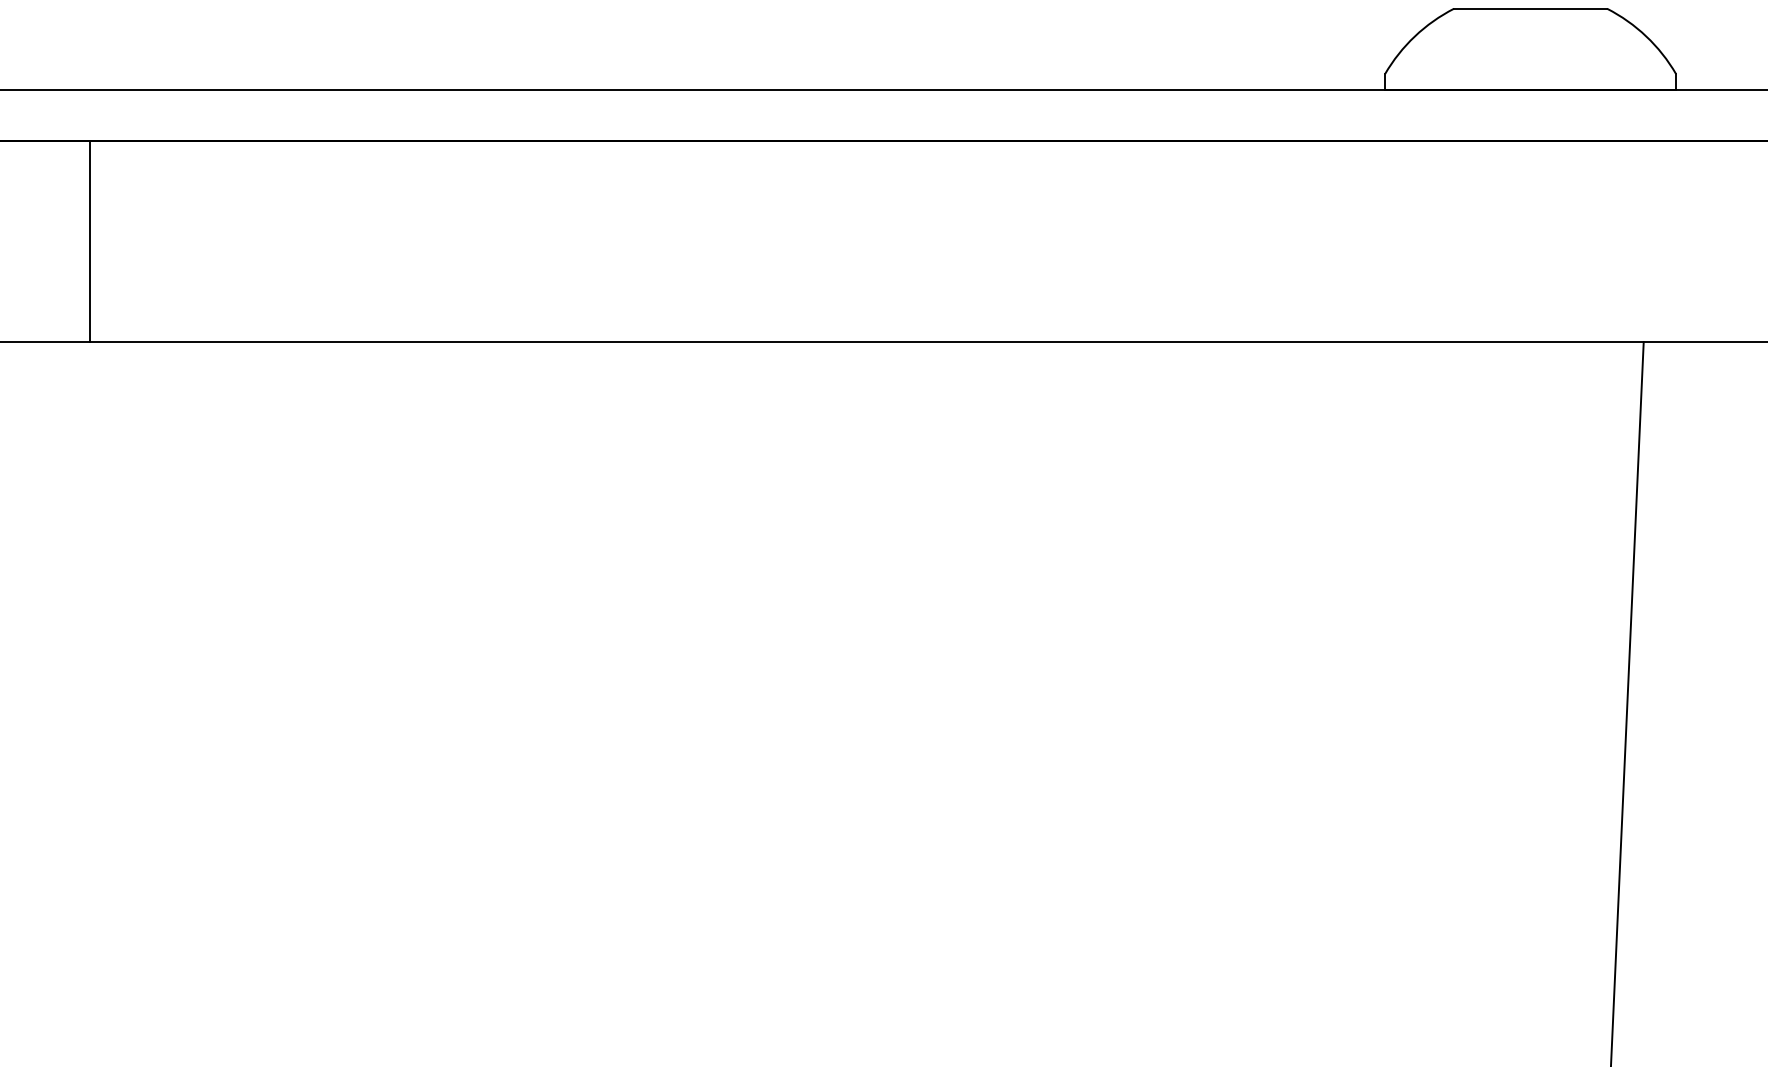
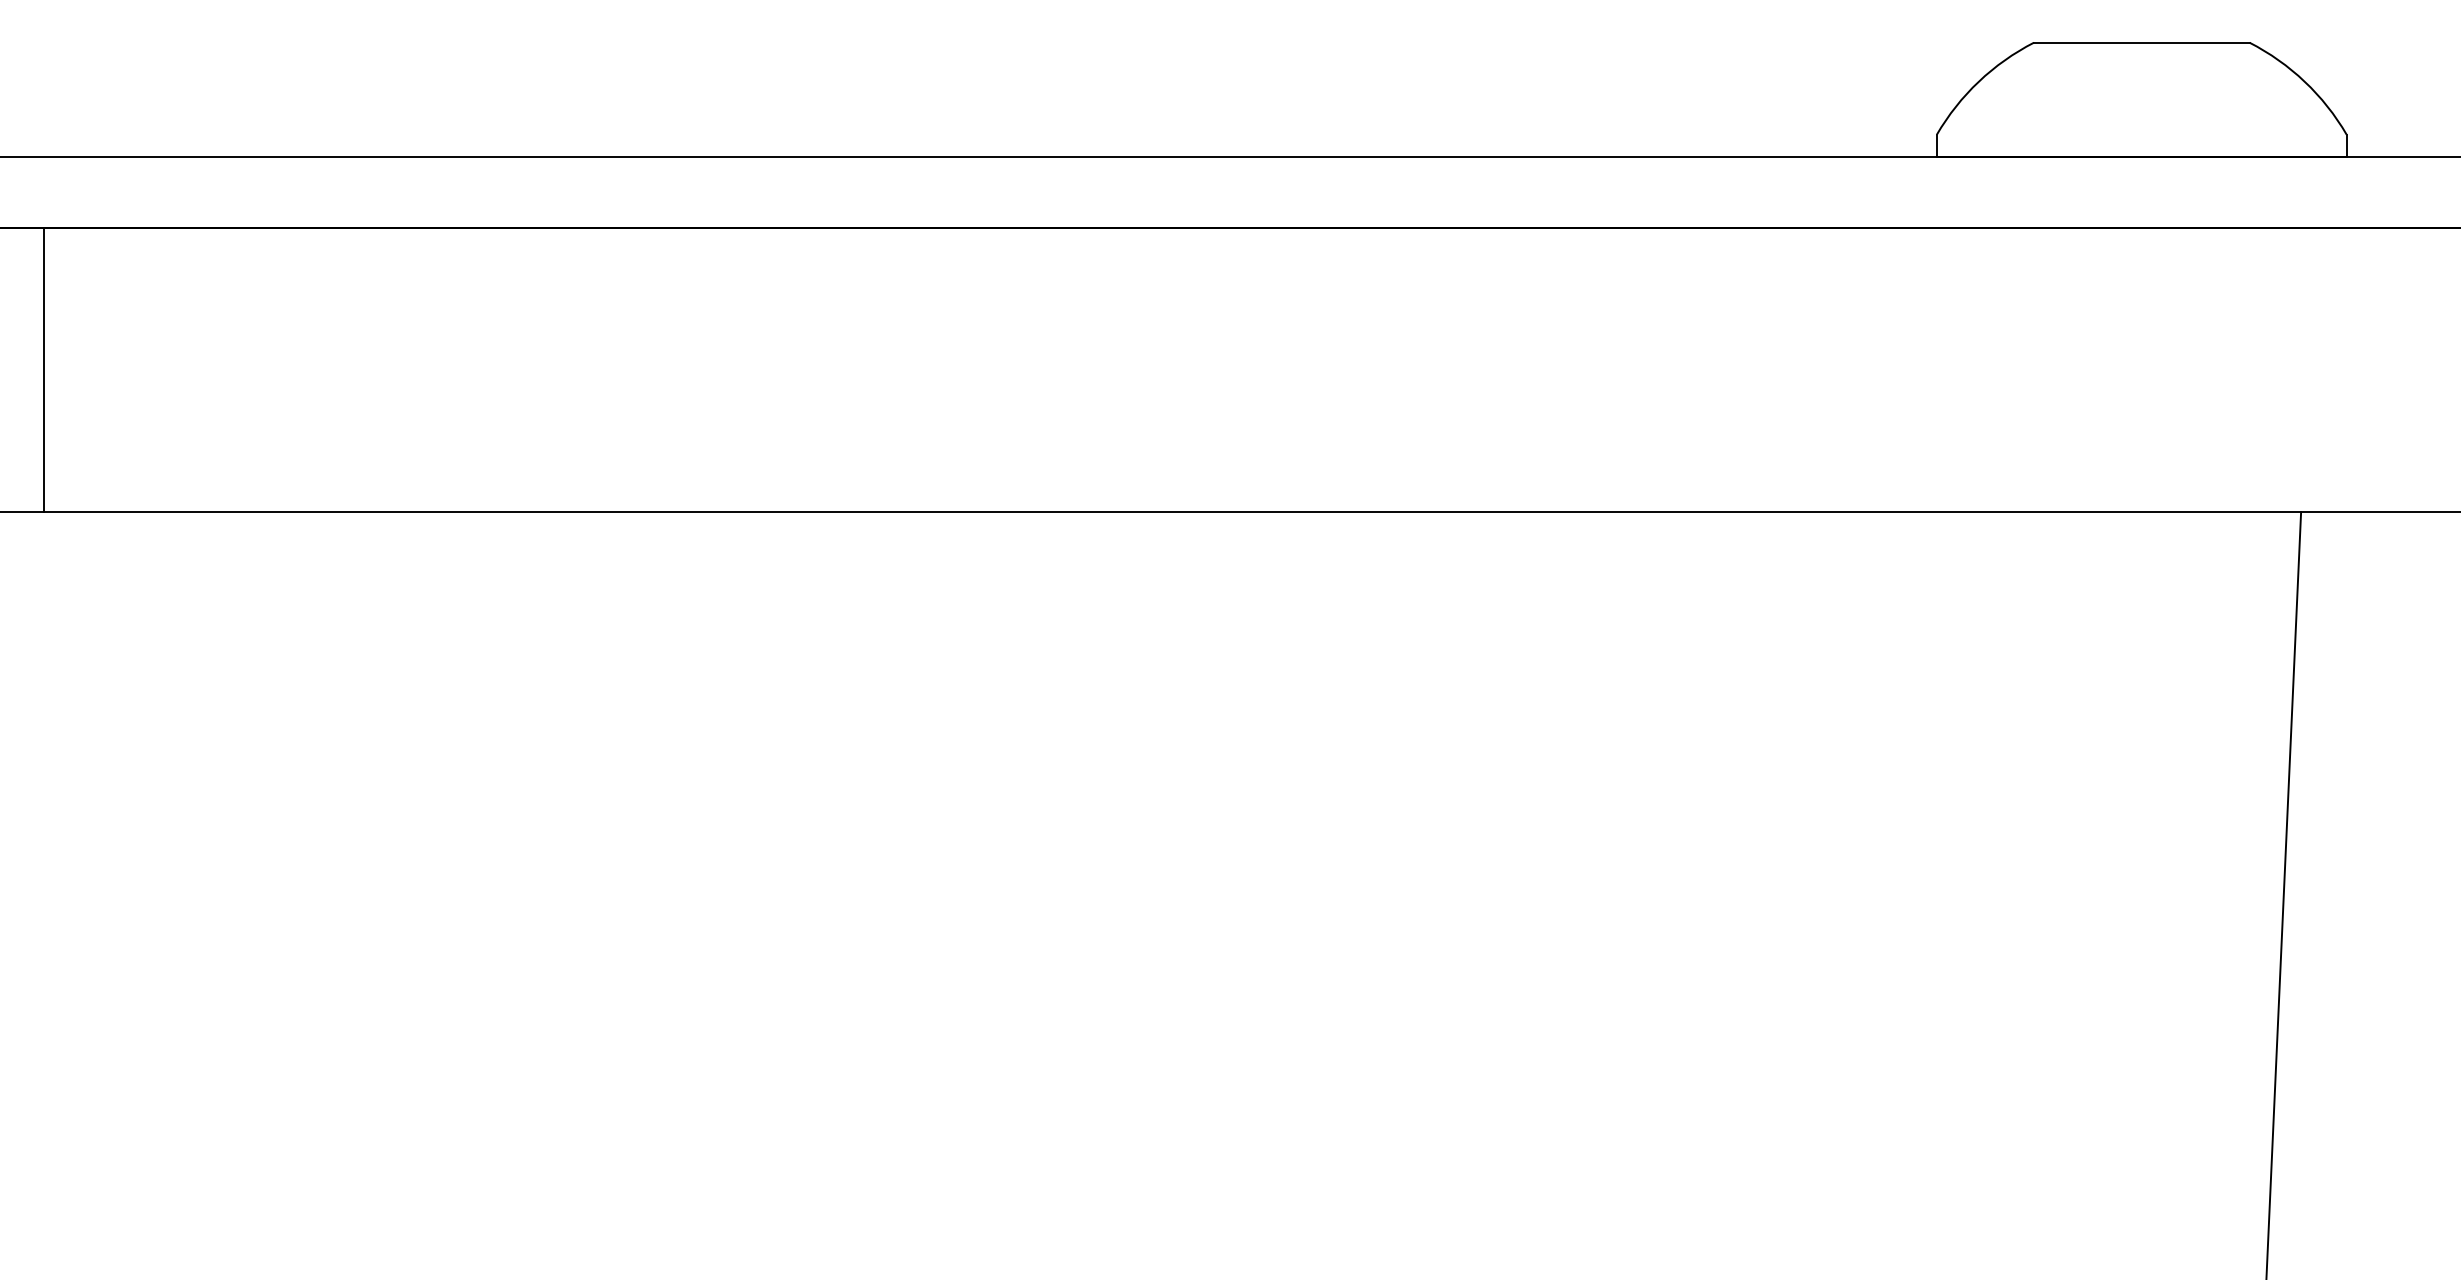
line: (90, 241) -> (44, 370), moved

